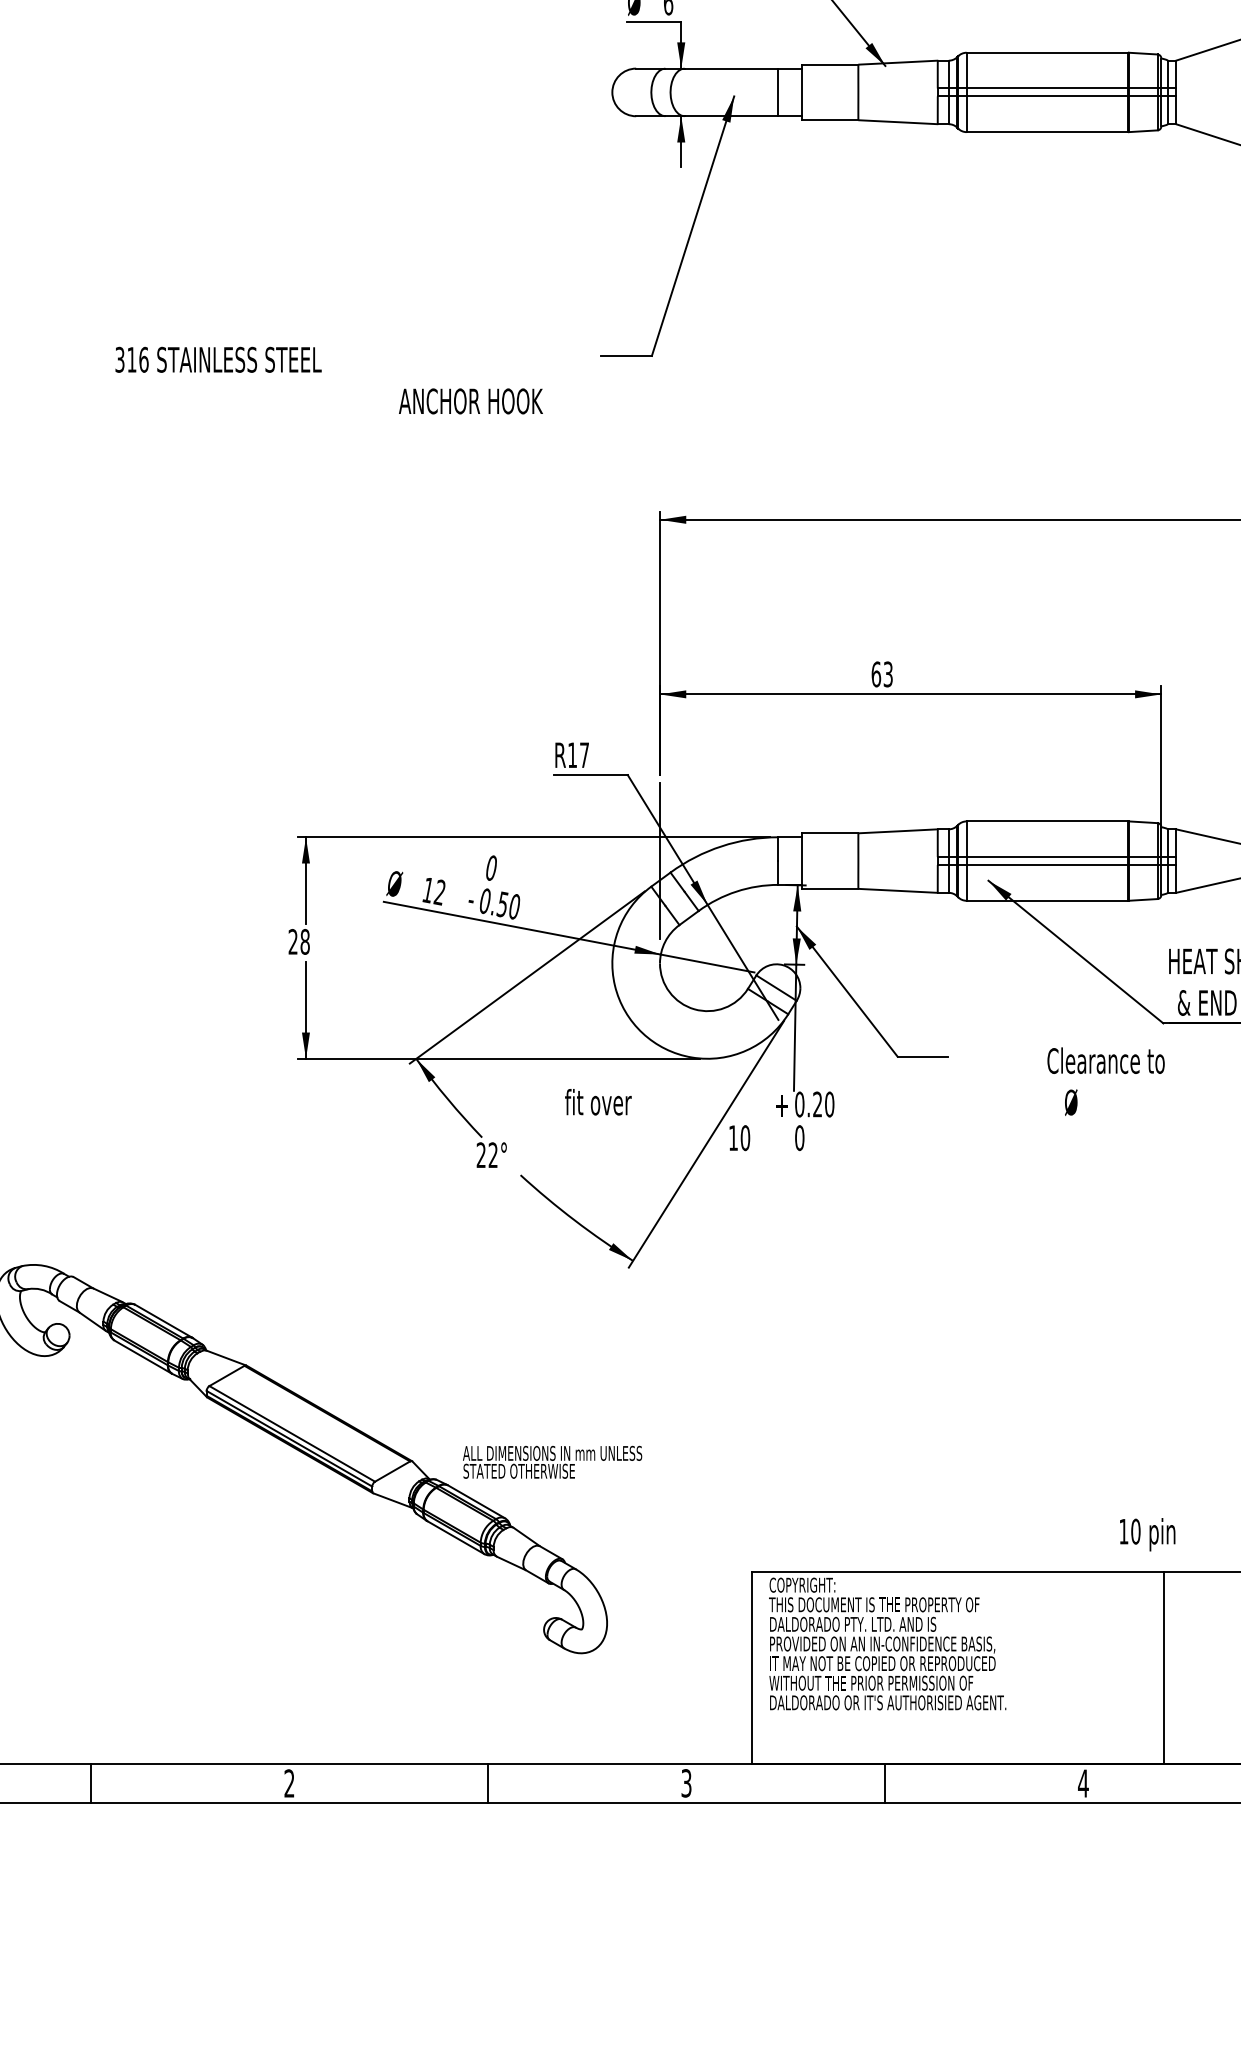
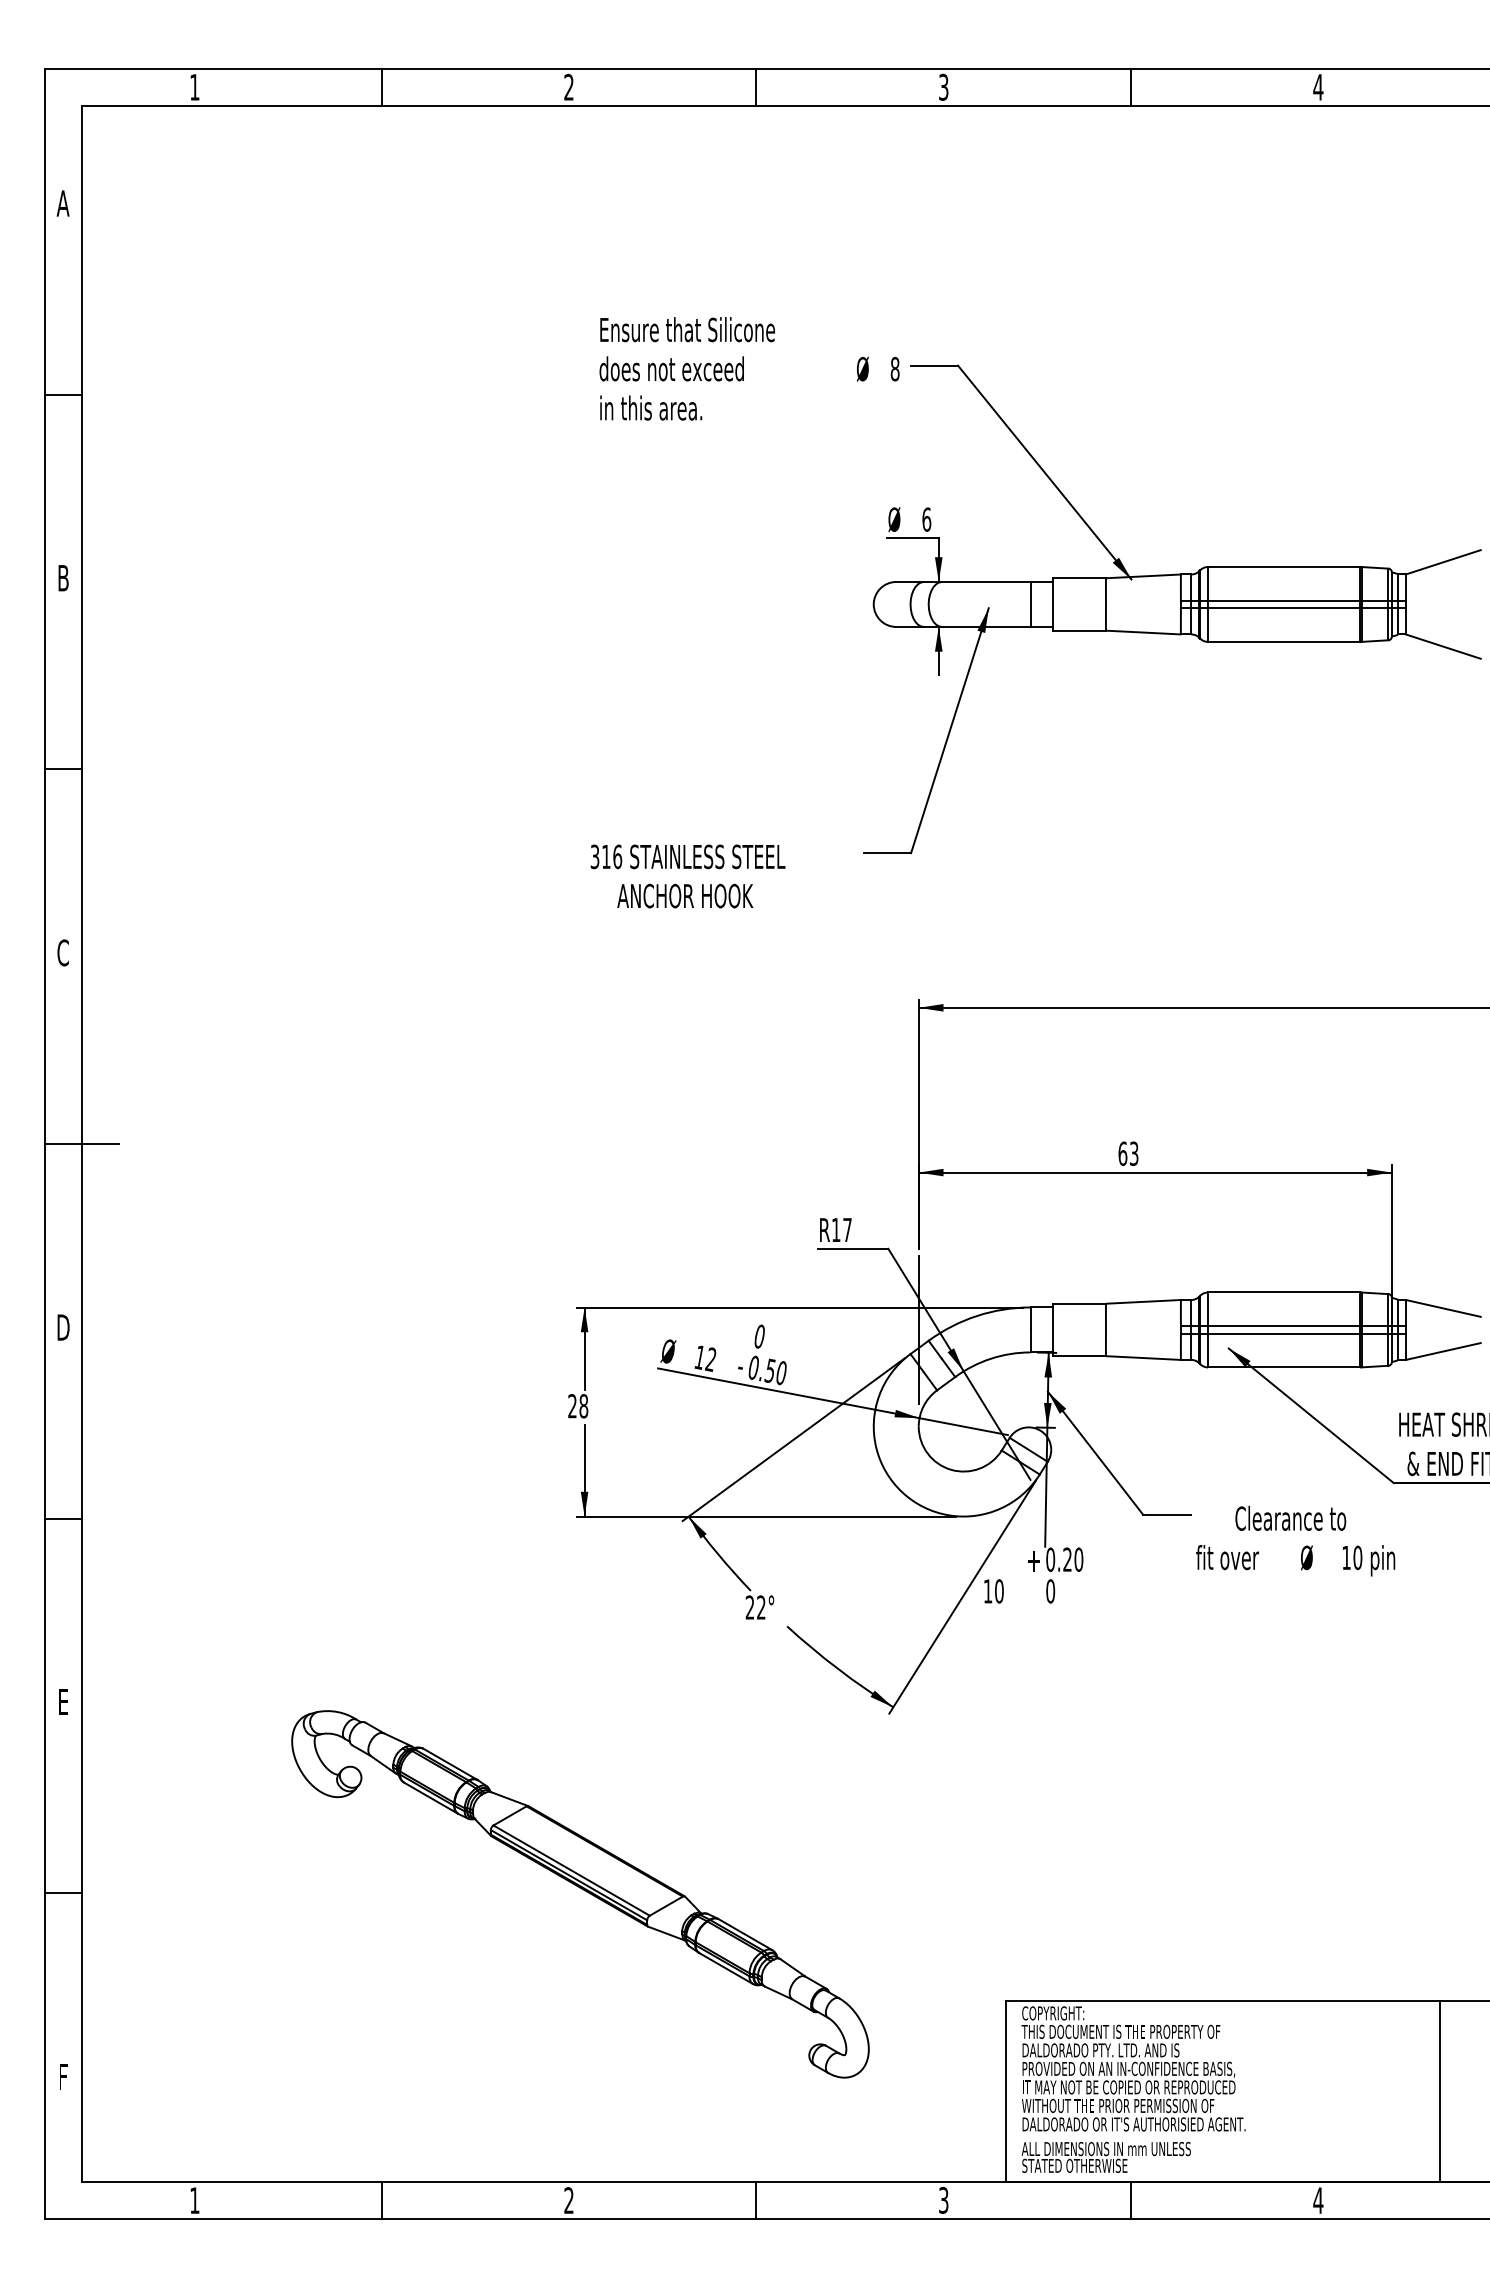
text: (217, 359) -> (687, 856), moved
text: (471, 400) -> (685, 895), moved
text: (1105, 1059) -> (1290, 1517), moved
text: (598, 1102) -> (1227, 1557), moved
text: (551, 1461) -> (1105, 2156), moved
text: (1148, 1534) -> (1369, 1560), moved
line: (1164, 1666) -> (1440, 2090), moved

